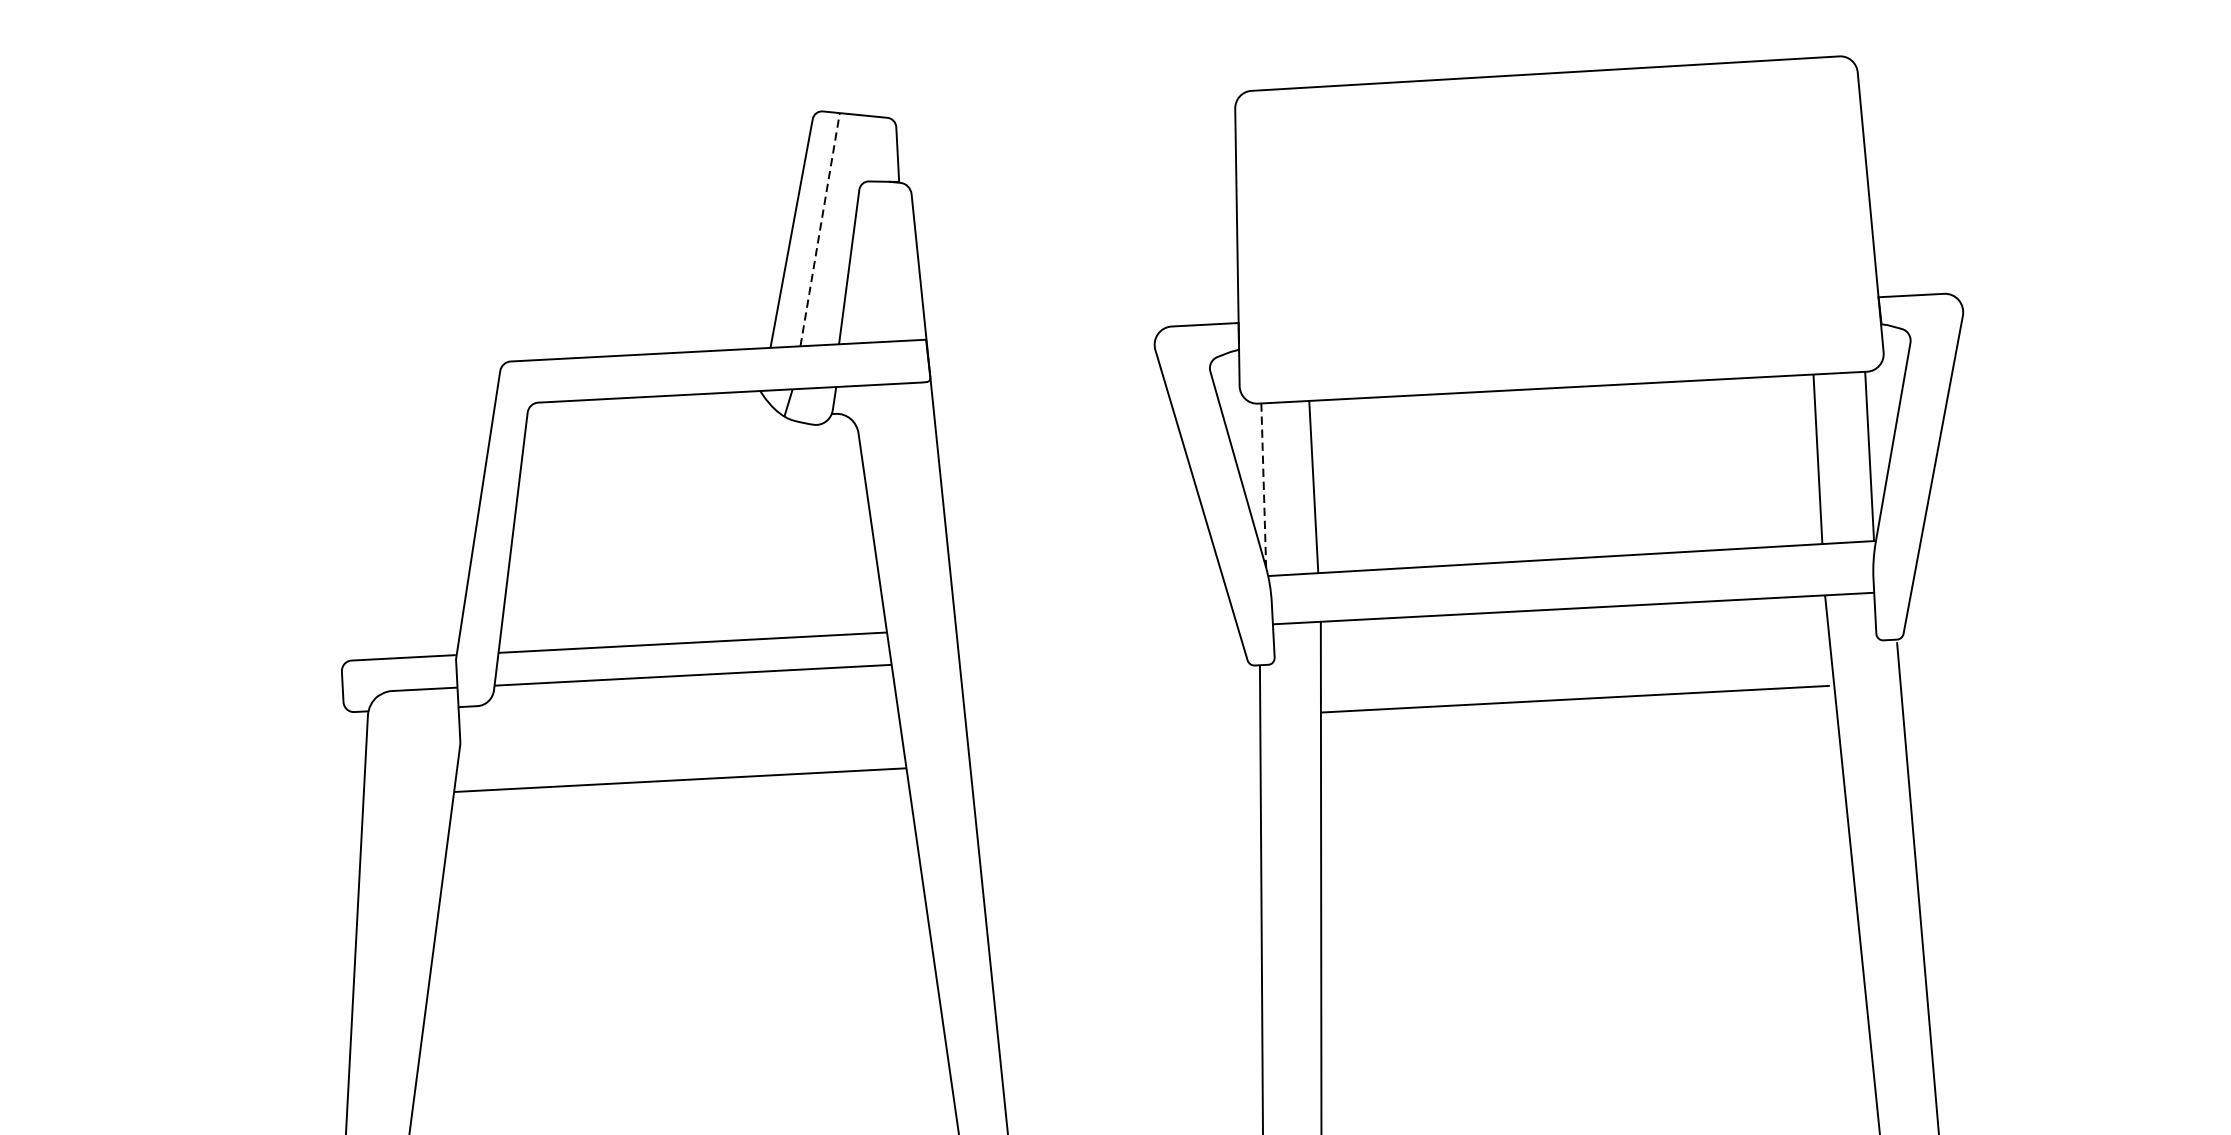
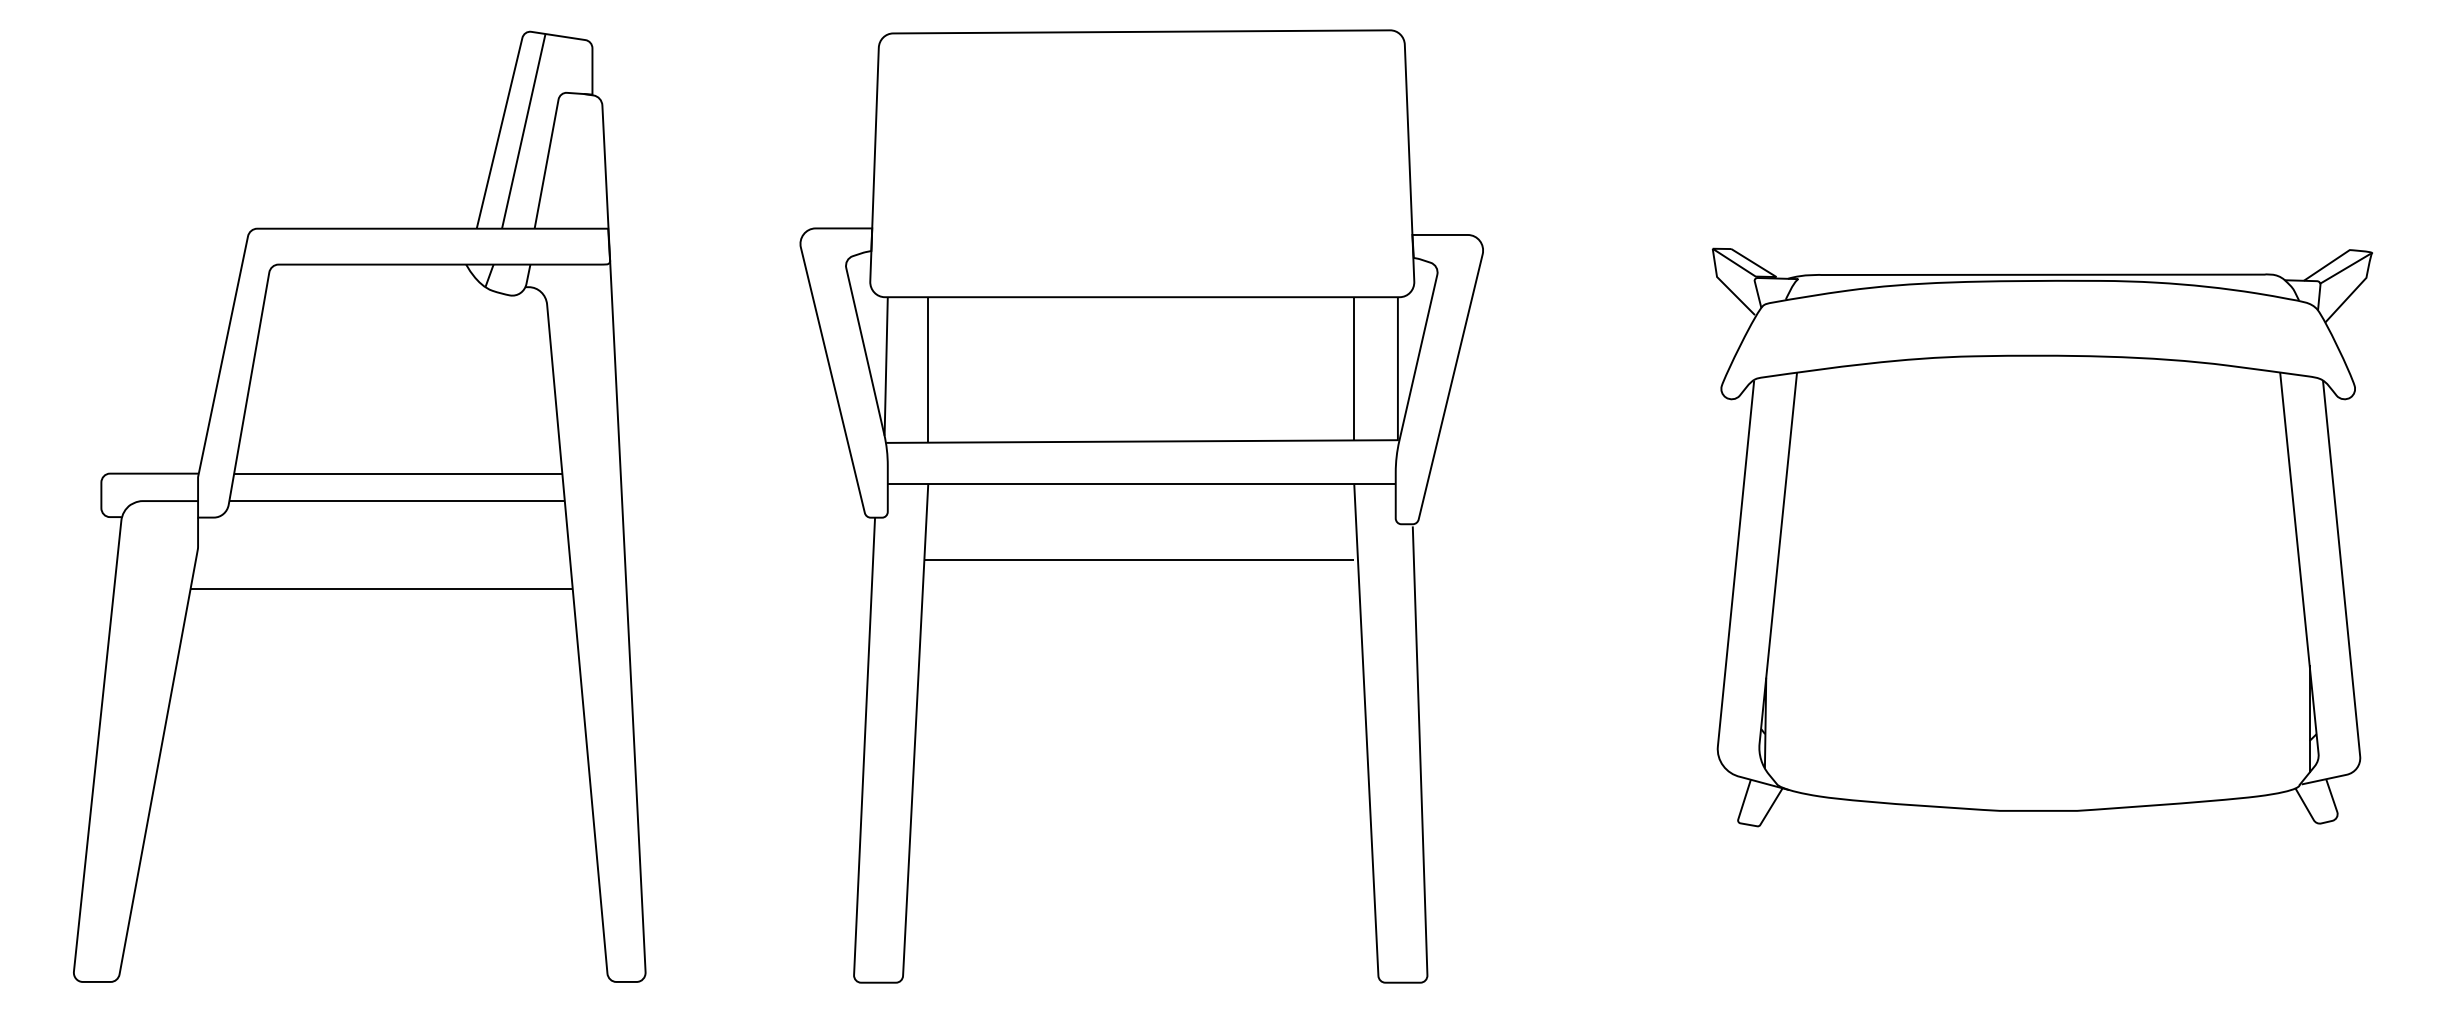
line: (819, 229) -> (523, 131), dashed -> solid
line: (1264, 486) -> (886, 367), dashed -> solid

